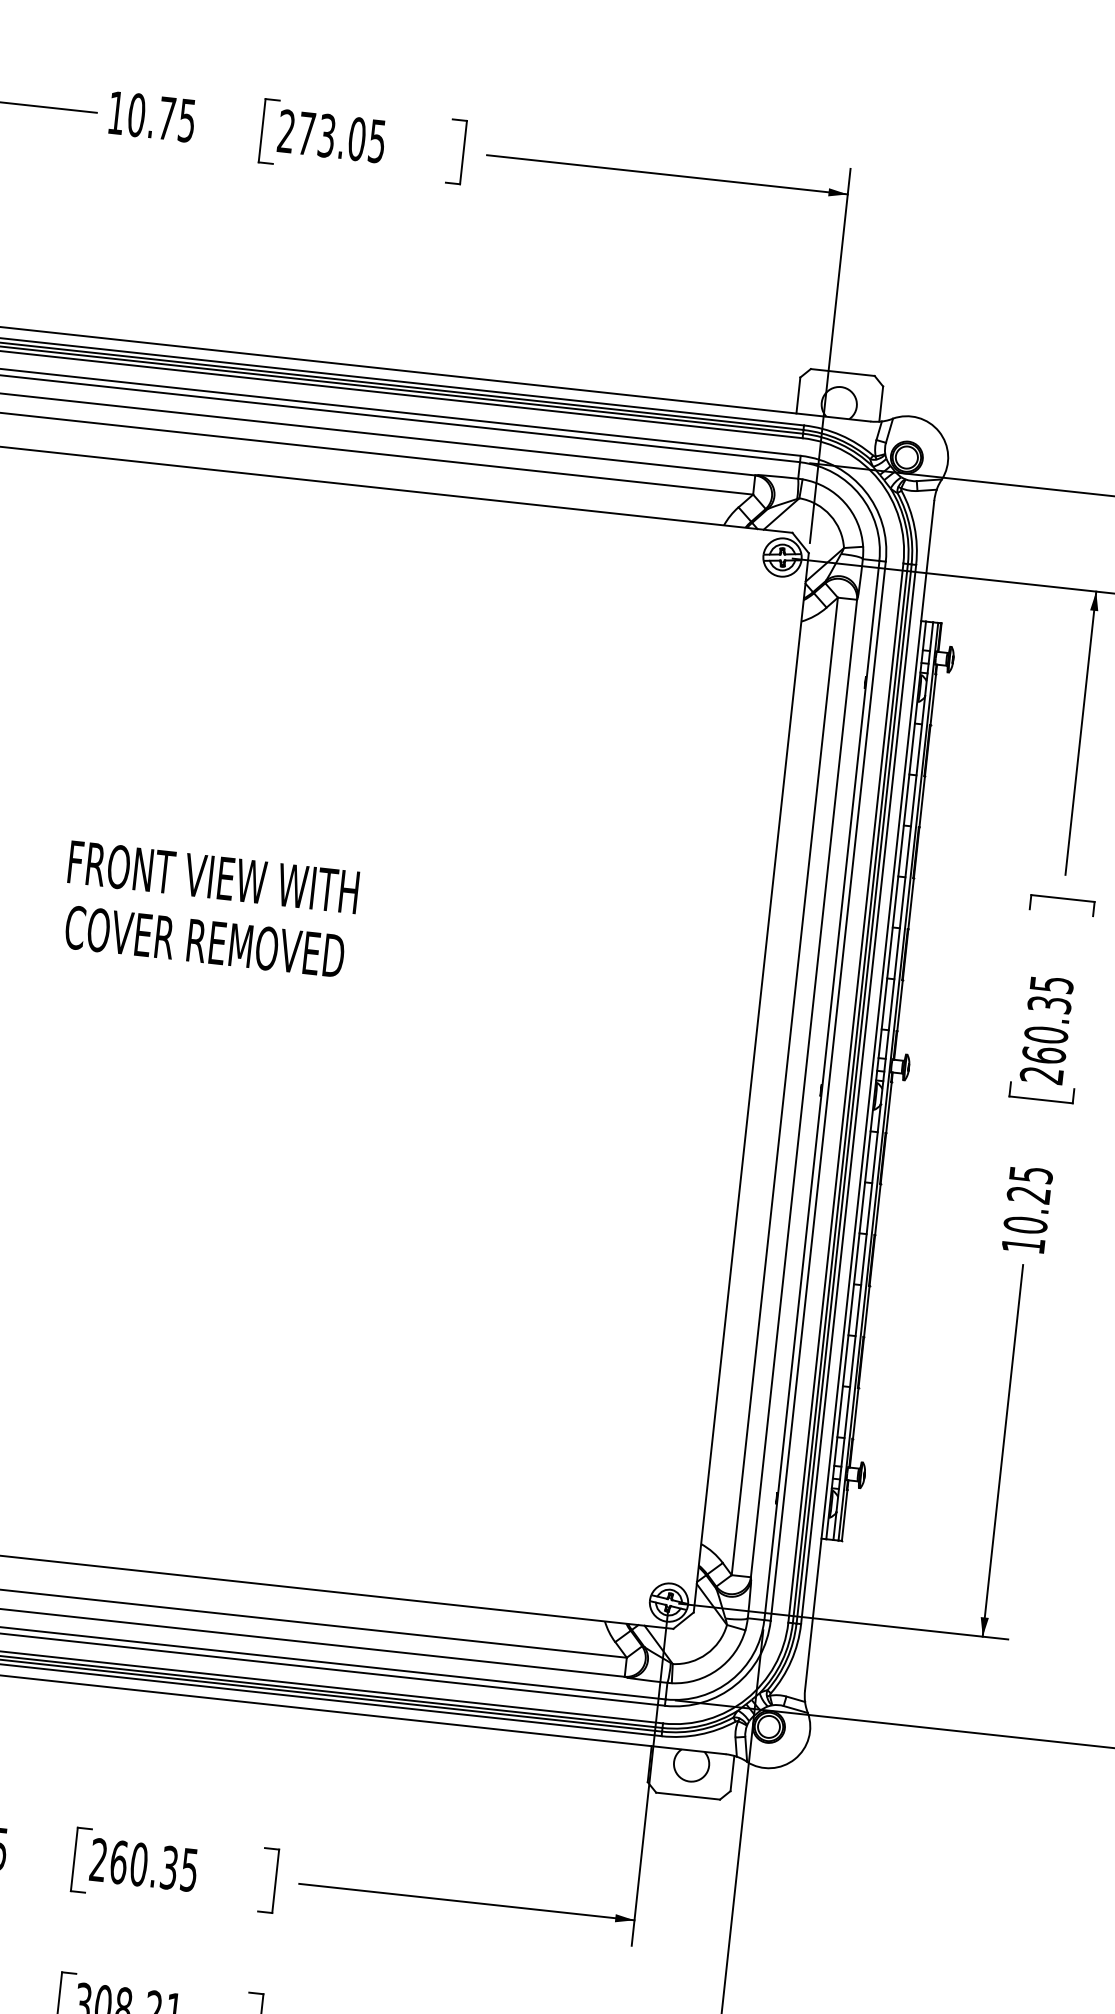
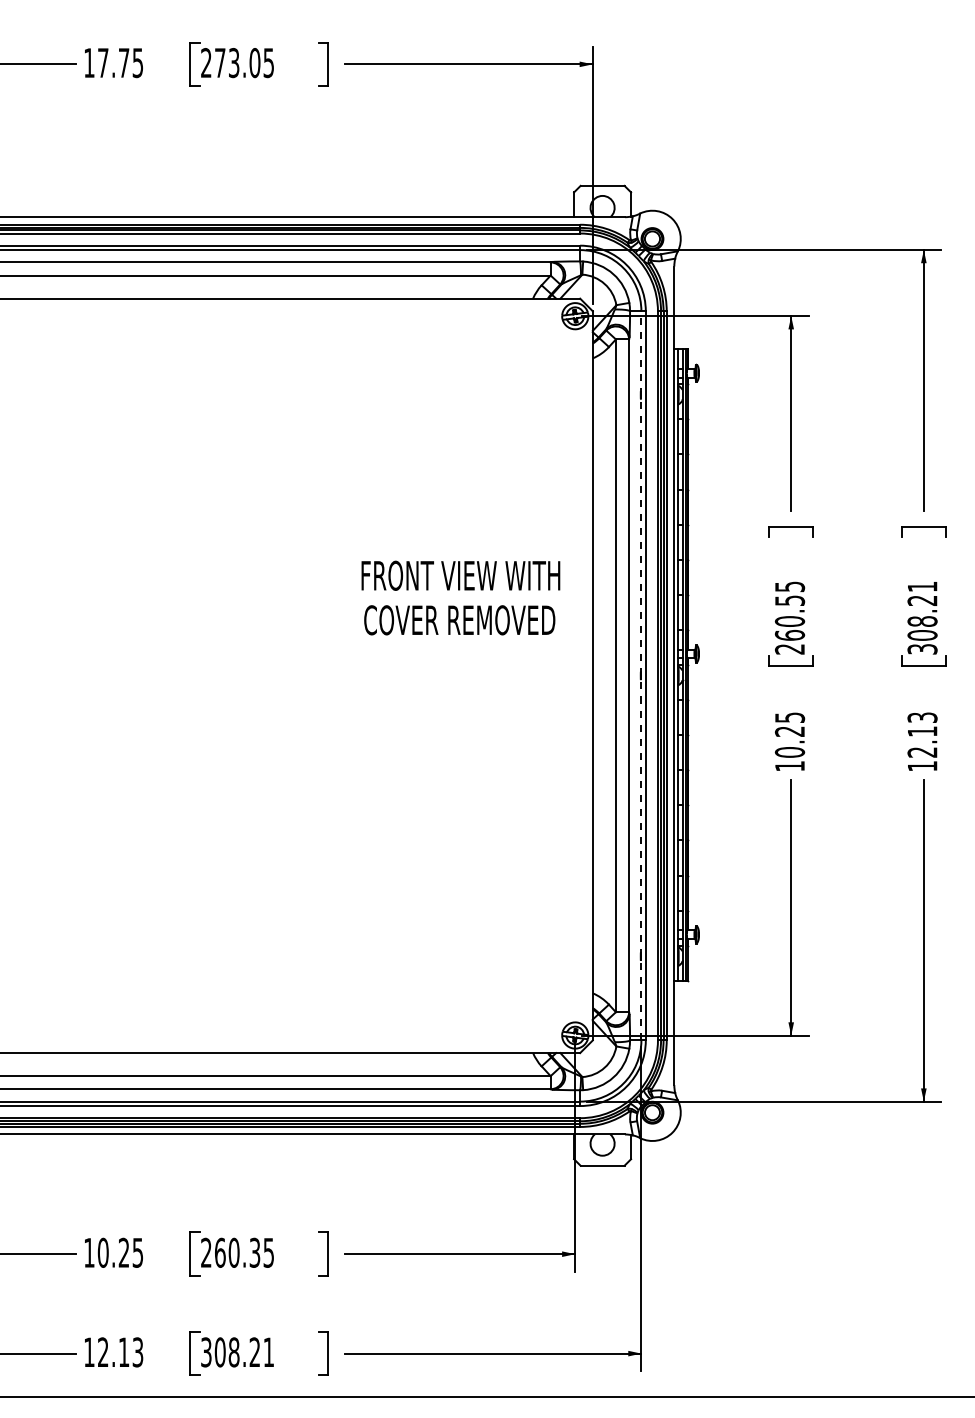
text: (135, 115) -> (102, 63), 10.75 -> 17.75
text: (209, 908) -> (460, 597), moved
text: (1048, 1004) -> (789, 600), 260.35 -> 260.55
line: (822, 1089) -> (641, 675), solid -> dashed

